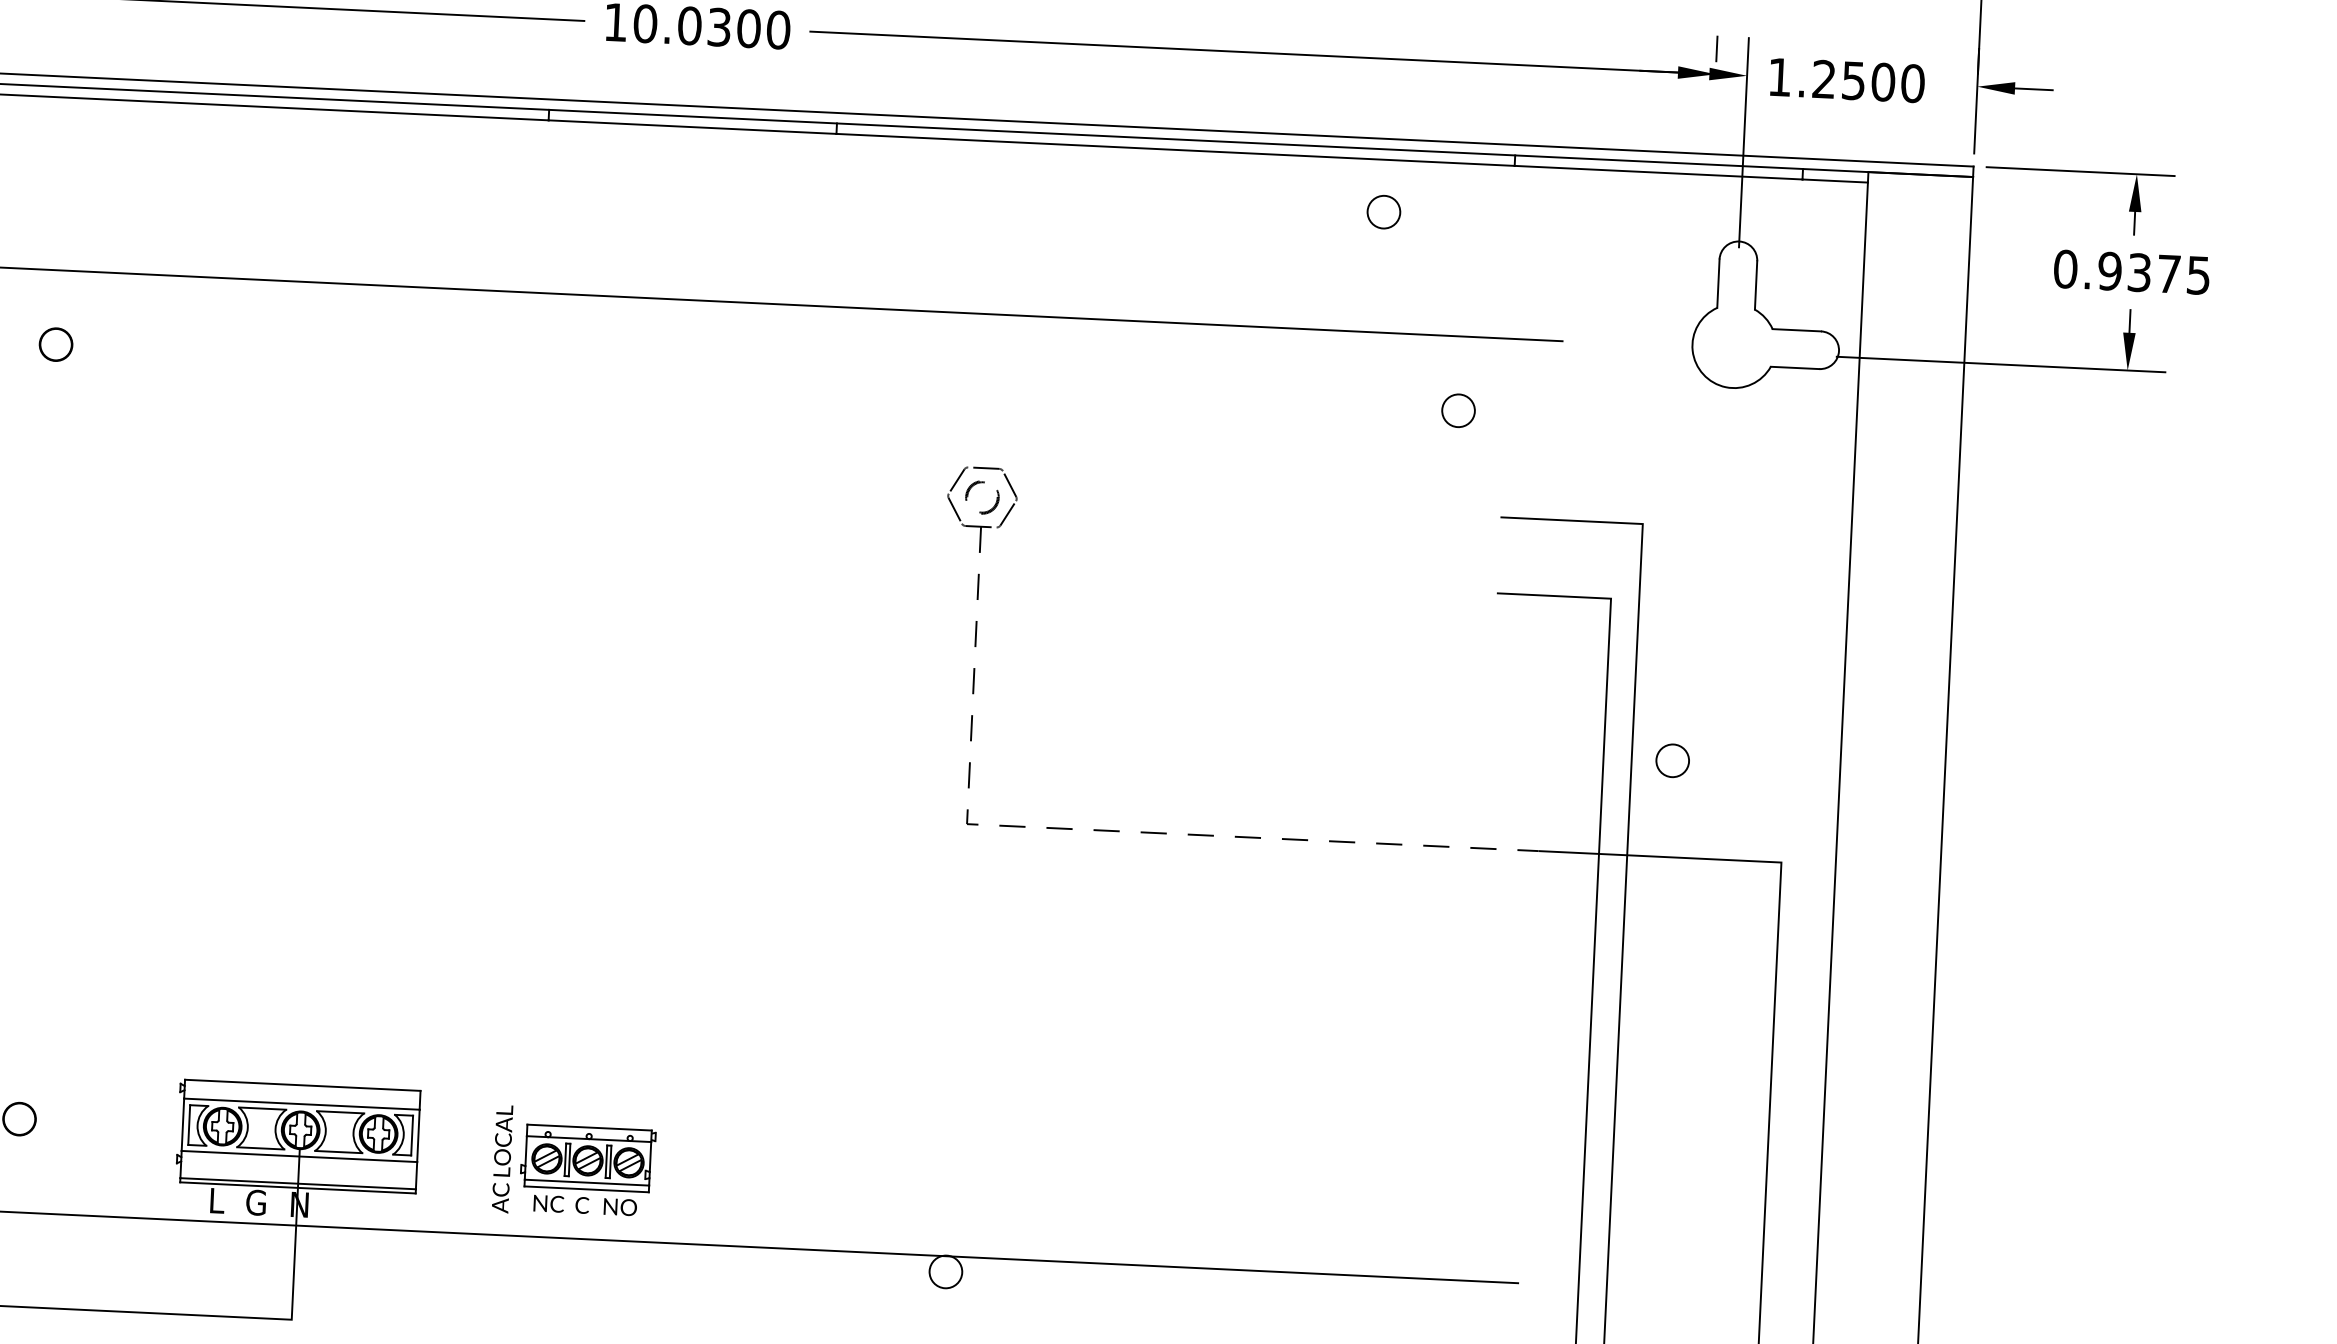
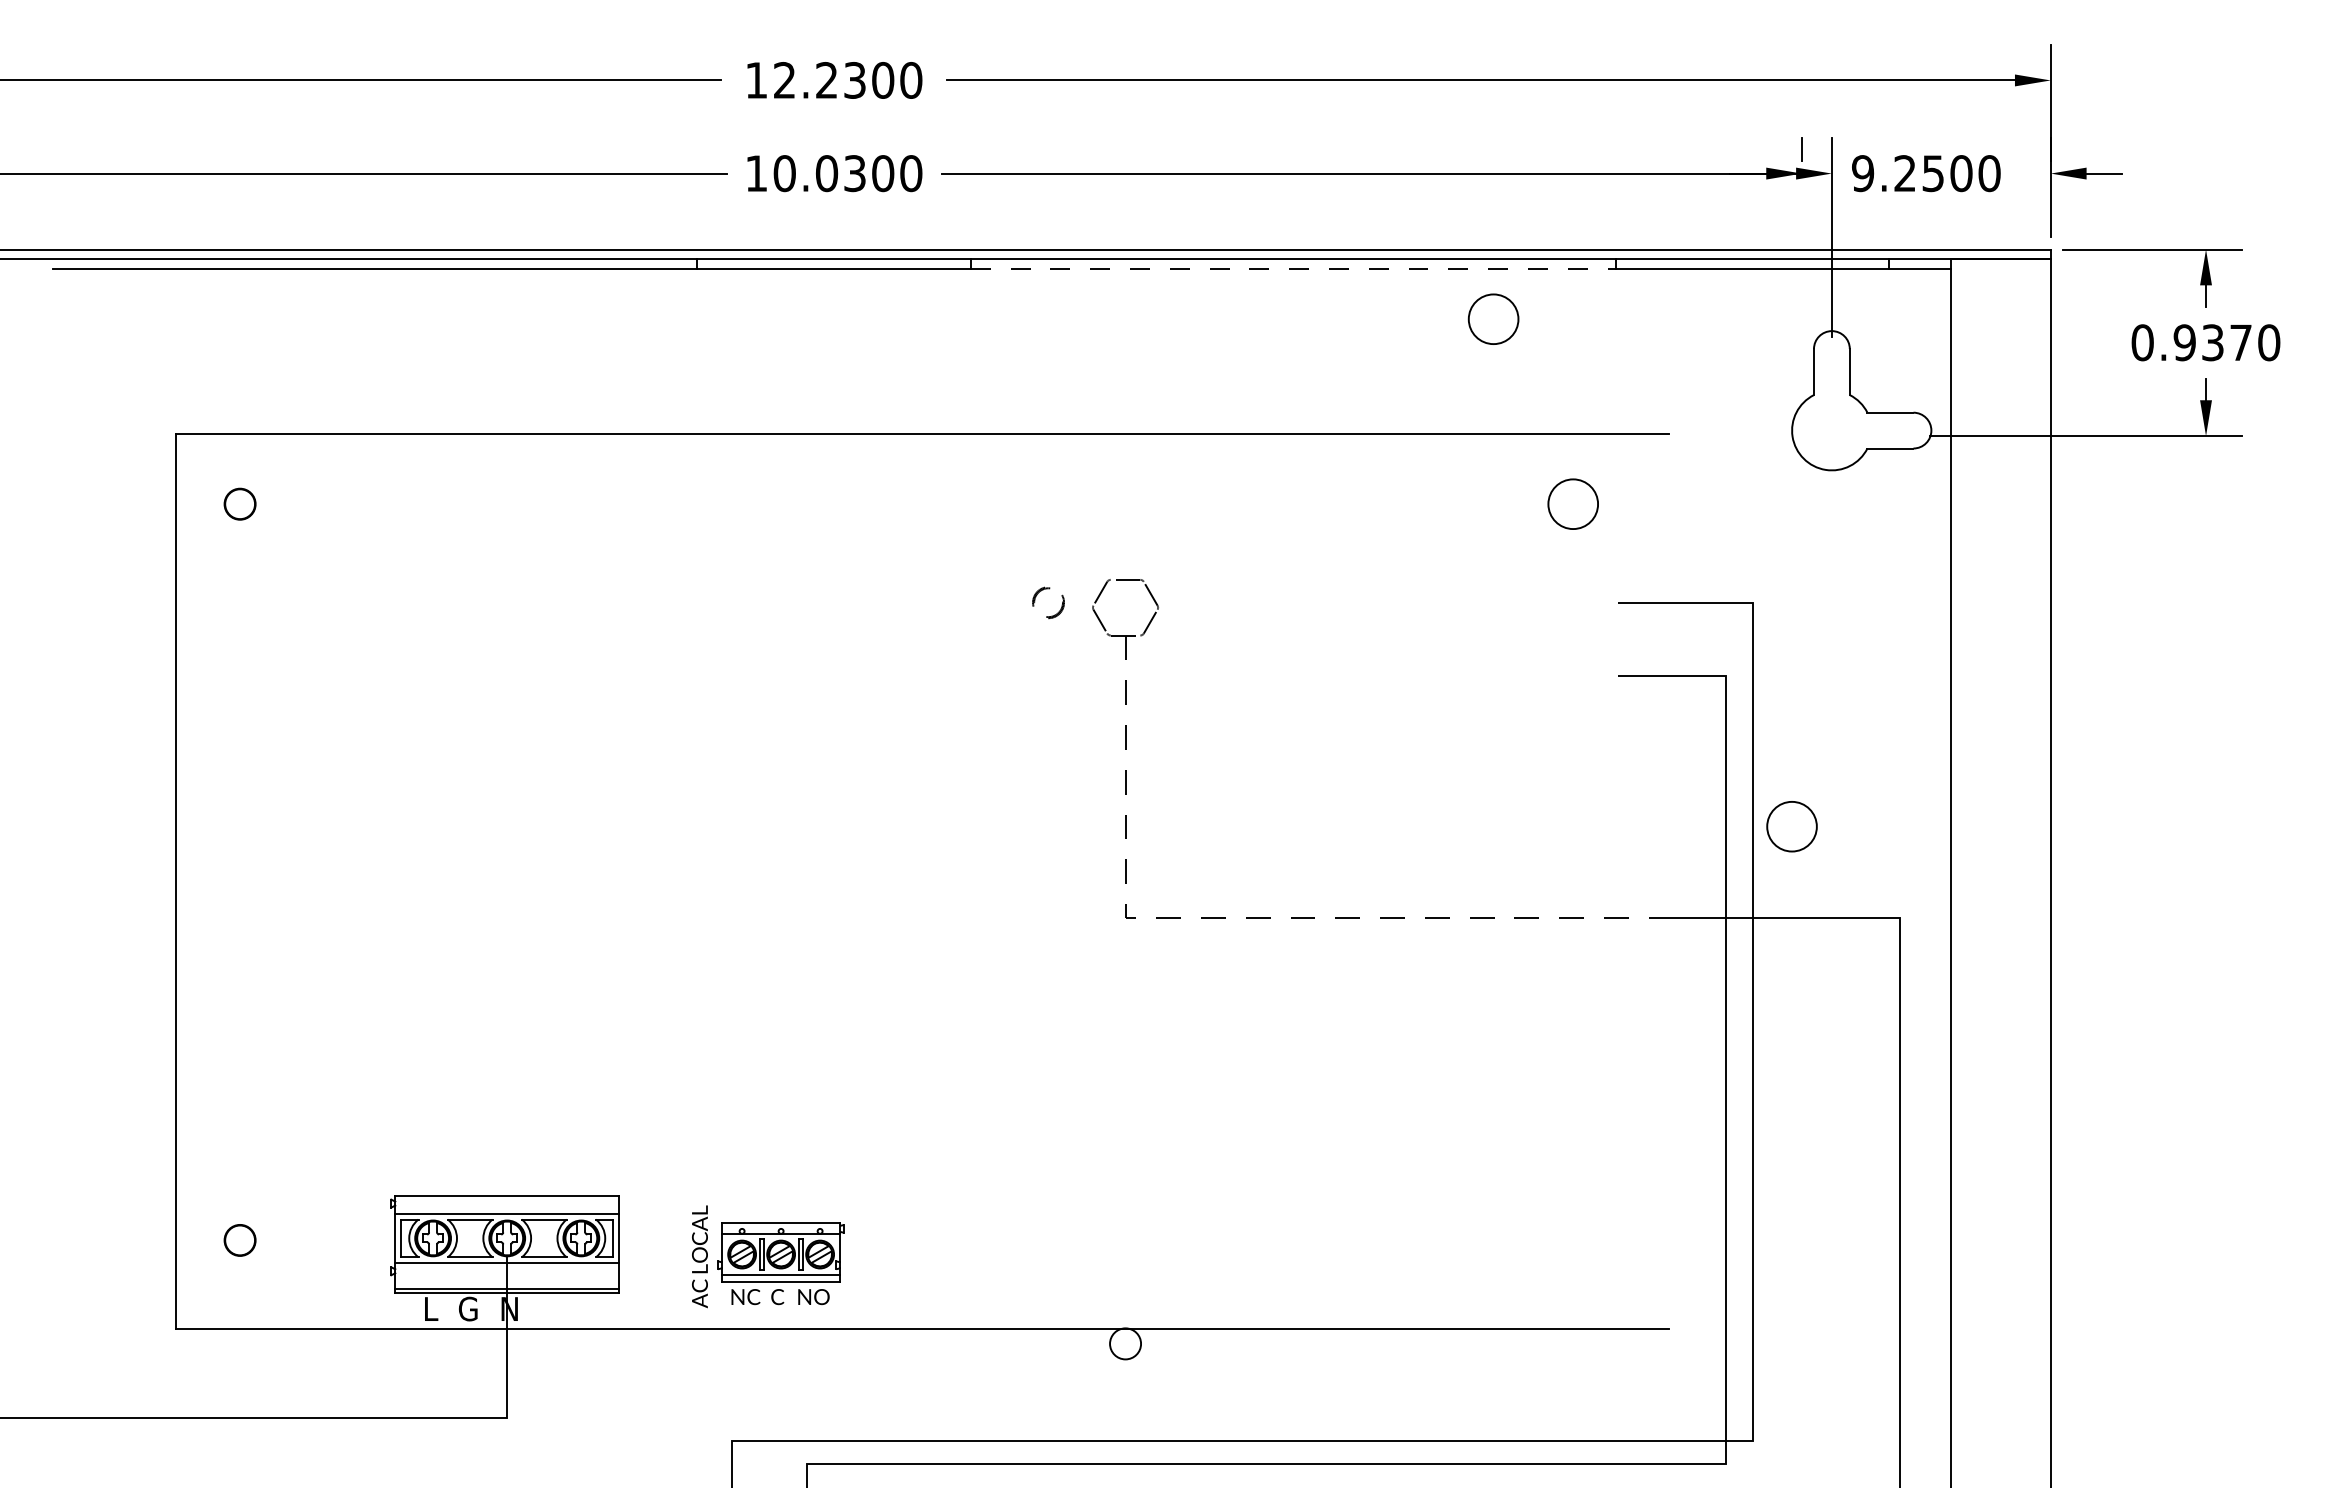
text: (1780, 77) -> (1863, 173), 1.2500 -> 9.2500
line: (1175, 149) -> (1293, 269), solid -> dashed
circle: (1383, 211) -> (1493, 318), size x1.6
text: (2199, 275) -> (2269, 342), 0.9375 -> 0.9370
circle: (1457, 410) -> (1572, 503), size x1.6
part: (983, 483) -> (1048, 589), moved
circle: (1672, 760) -> (1791, 826), size x1.6

